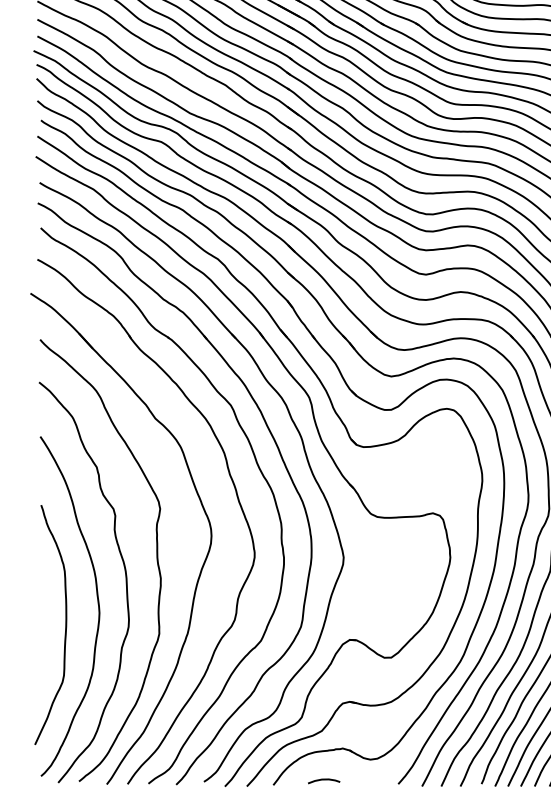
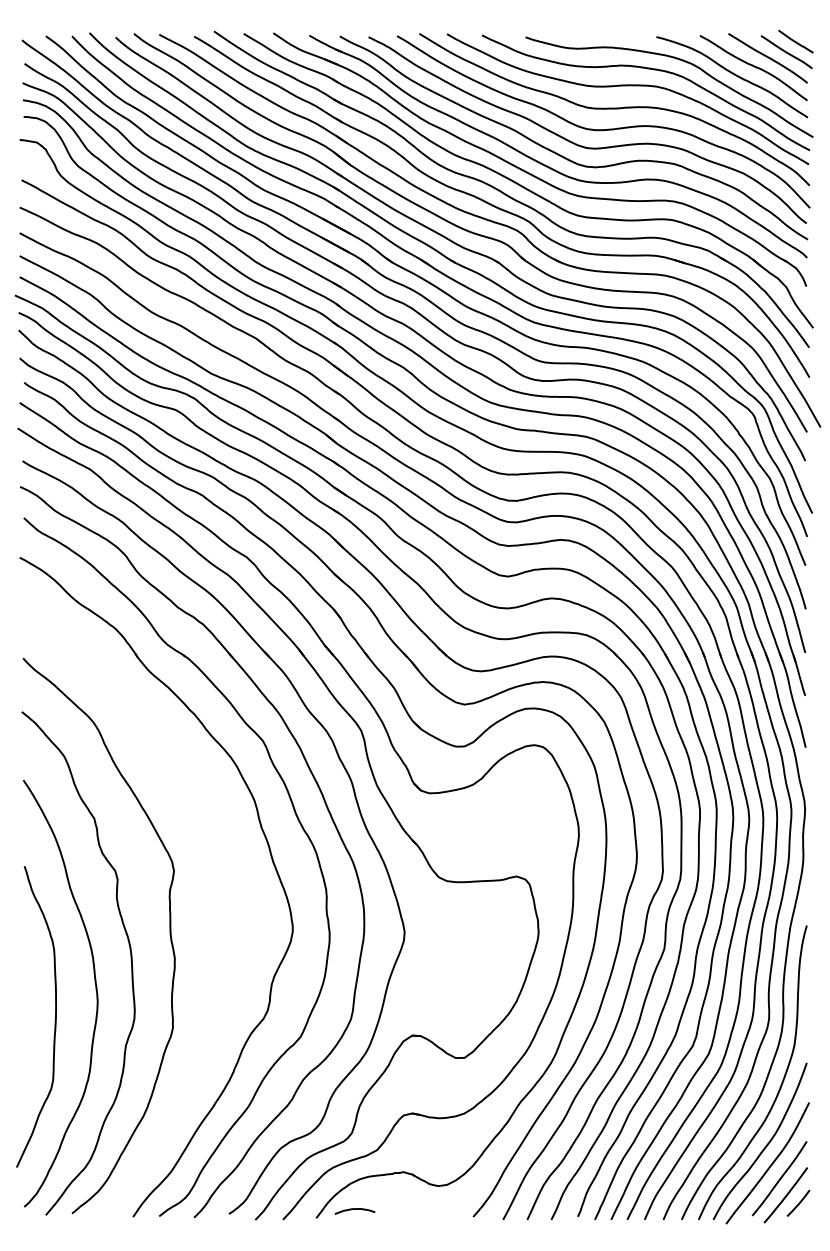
part: (201, 568) -> (225, 945), removed
curve: (323, 779) -> (354, 1209), moved

